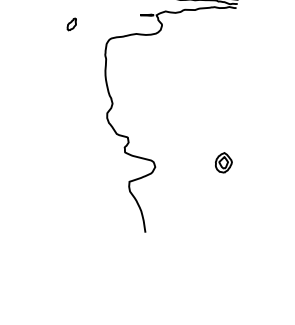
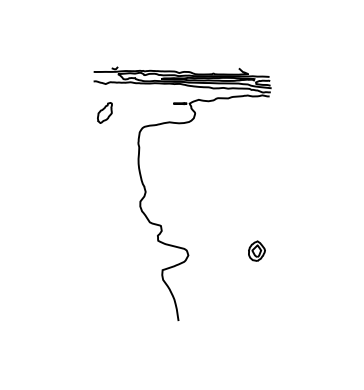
part: (71, 24) -> (104, 112), size x1.67

